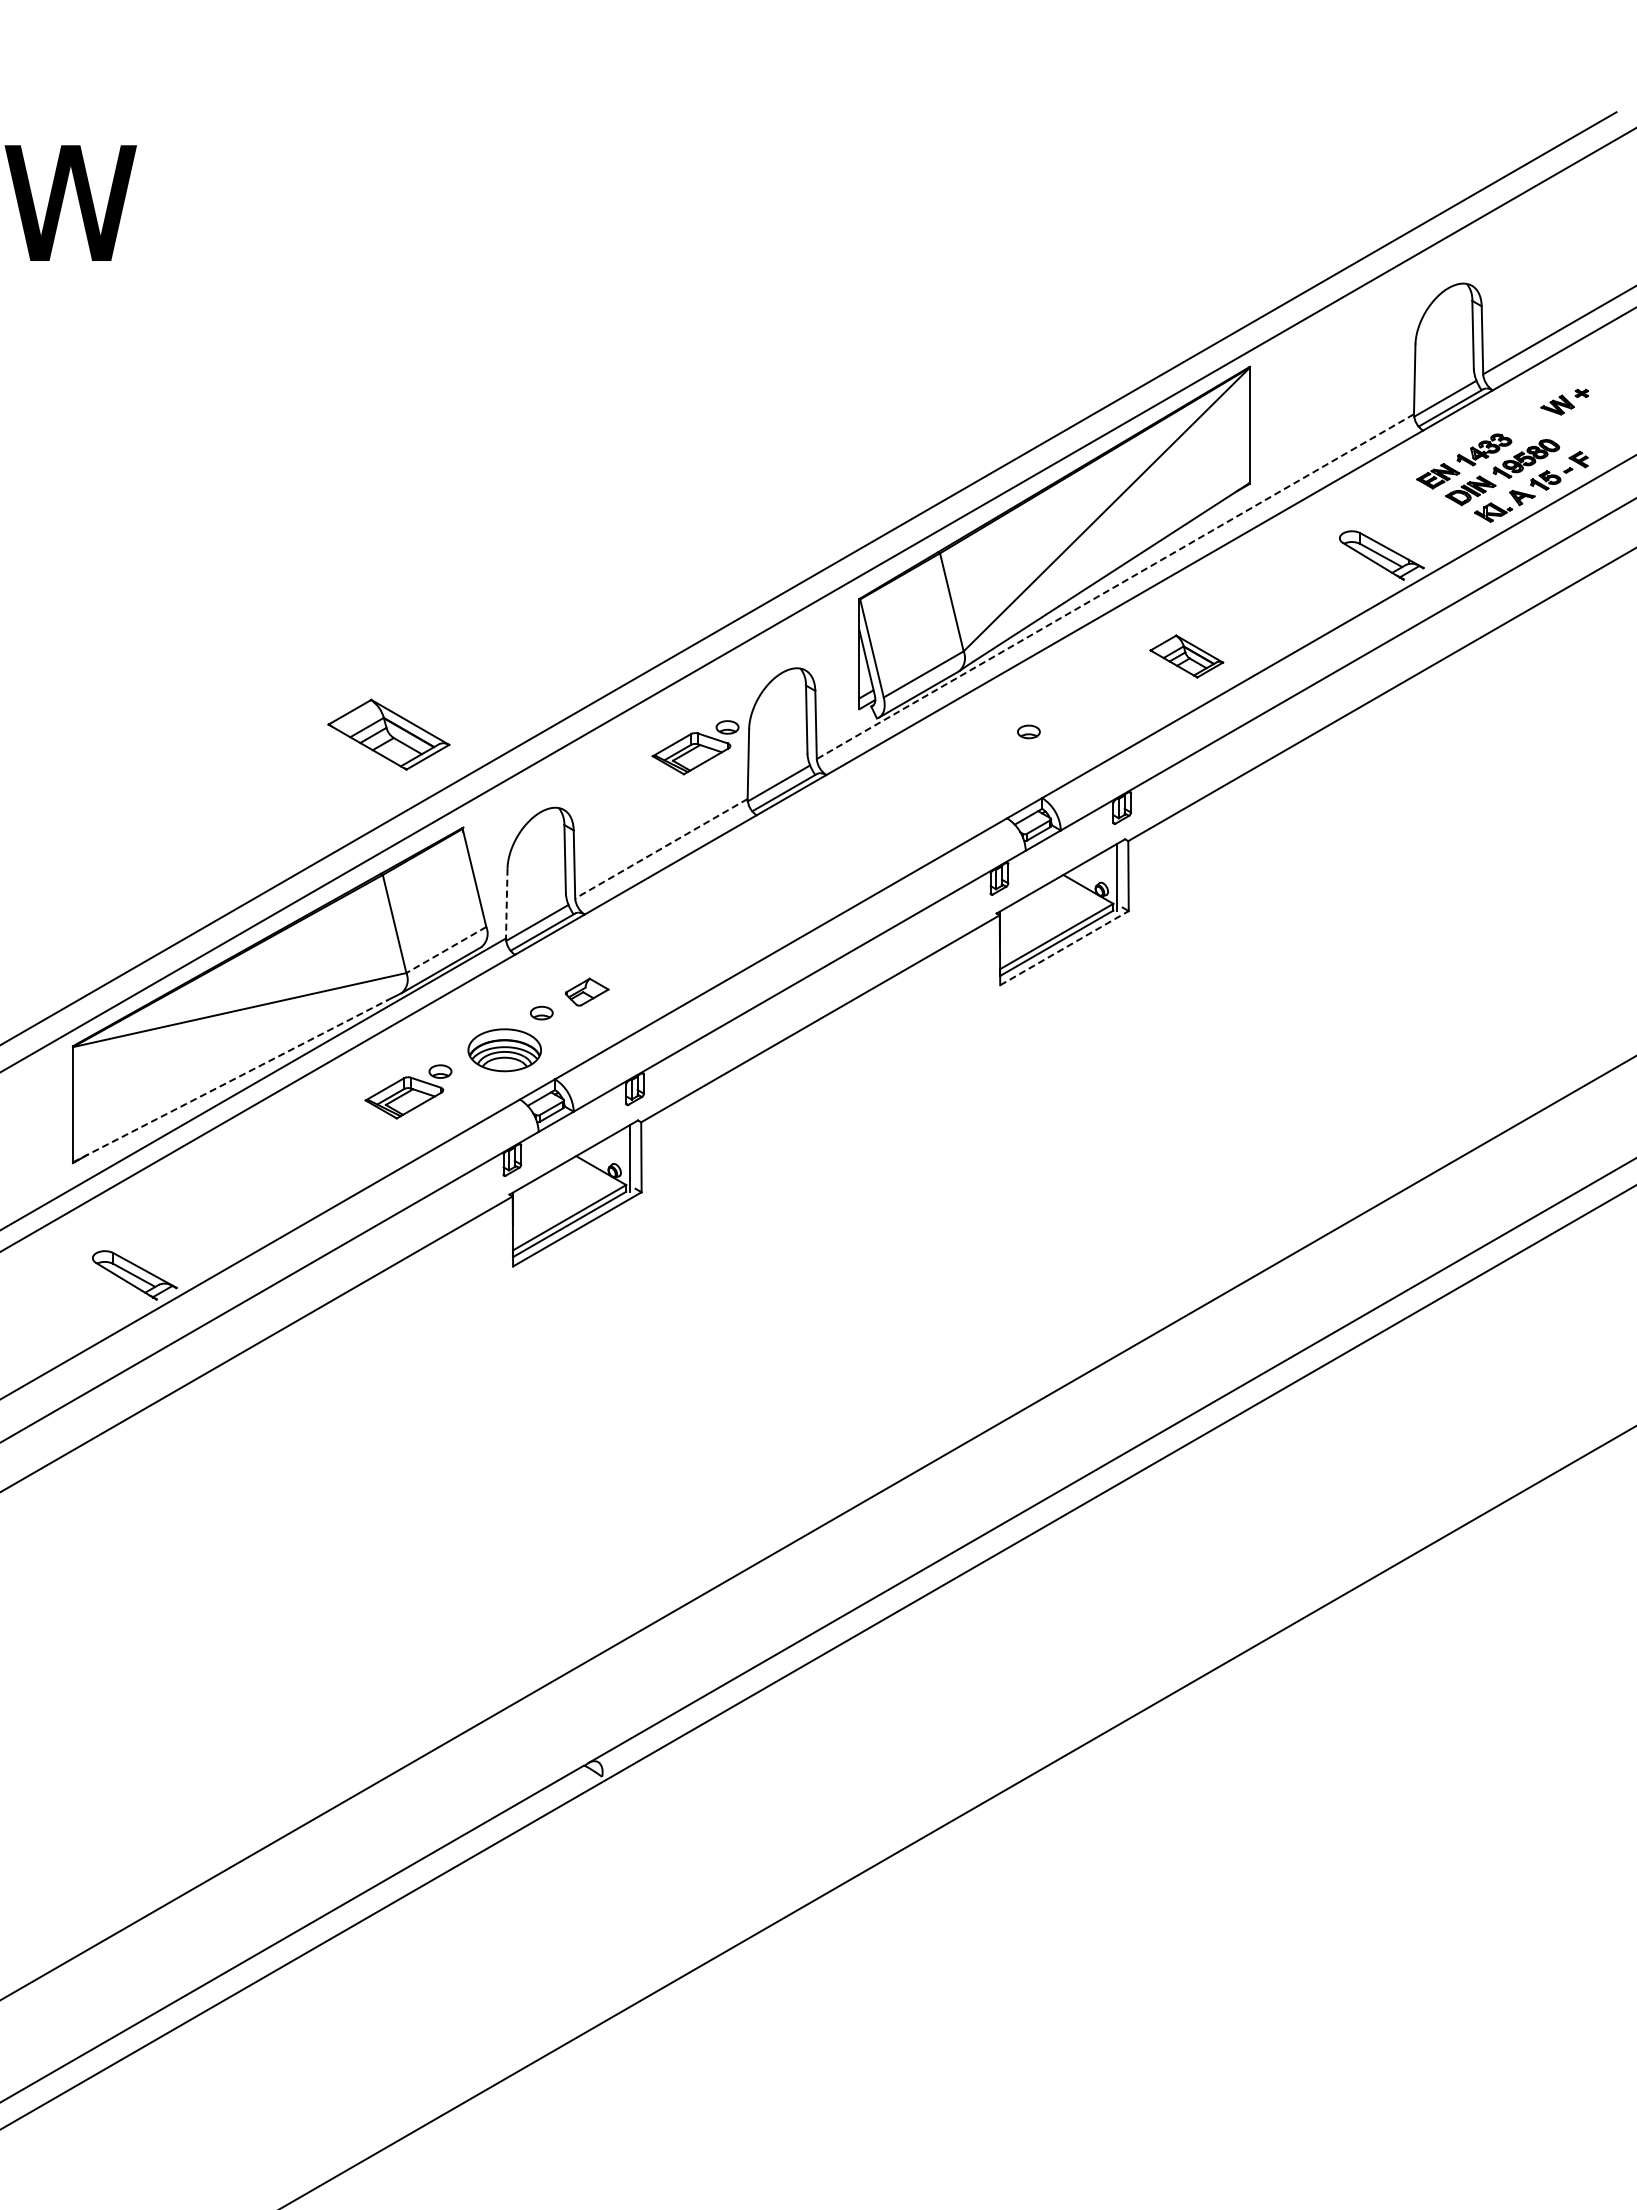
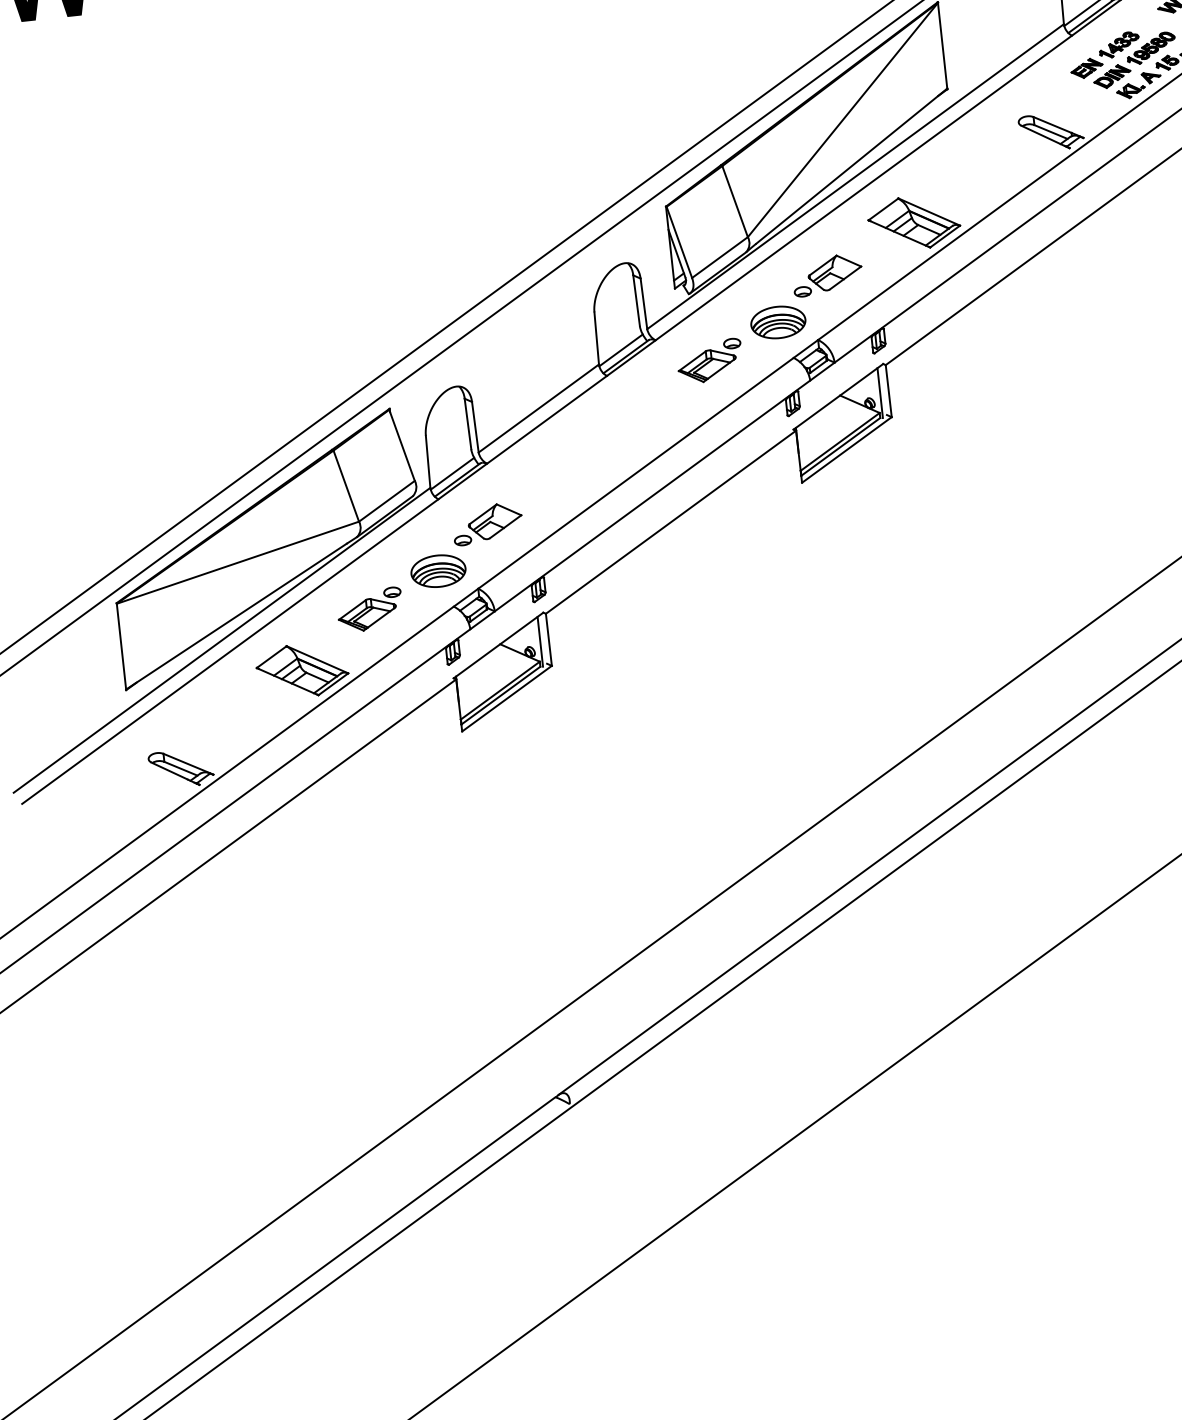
line: (1115, 586) -> (855, 176), dashed -> solid
part: (1186, 656) -> (914, 222), size x1.67
part: (1073, 710) -> (834, 272), added
part: (388, 734) -> (302, 670), moved
part: (695, 747) -> (709, 361), moved
part: (991, 768) -> (778, 322), added
line: (661, 848) -> (538, 408), dashed -> solid
line: (506, 903) -> (427, 461), dashed -> solid
line: (1064, 947) -> (846, 449), dashed -> solid
line: (445, 950) -> (386, 501), dashed -> solid
part: (586, 991) -> (494, 520), size x1.67
line: (230, 1081) -> (236, 616), dashed -> solid

